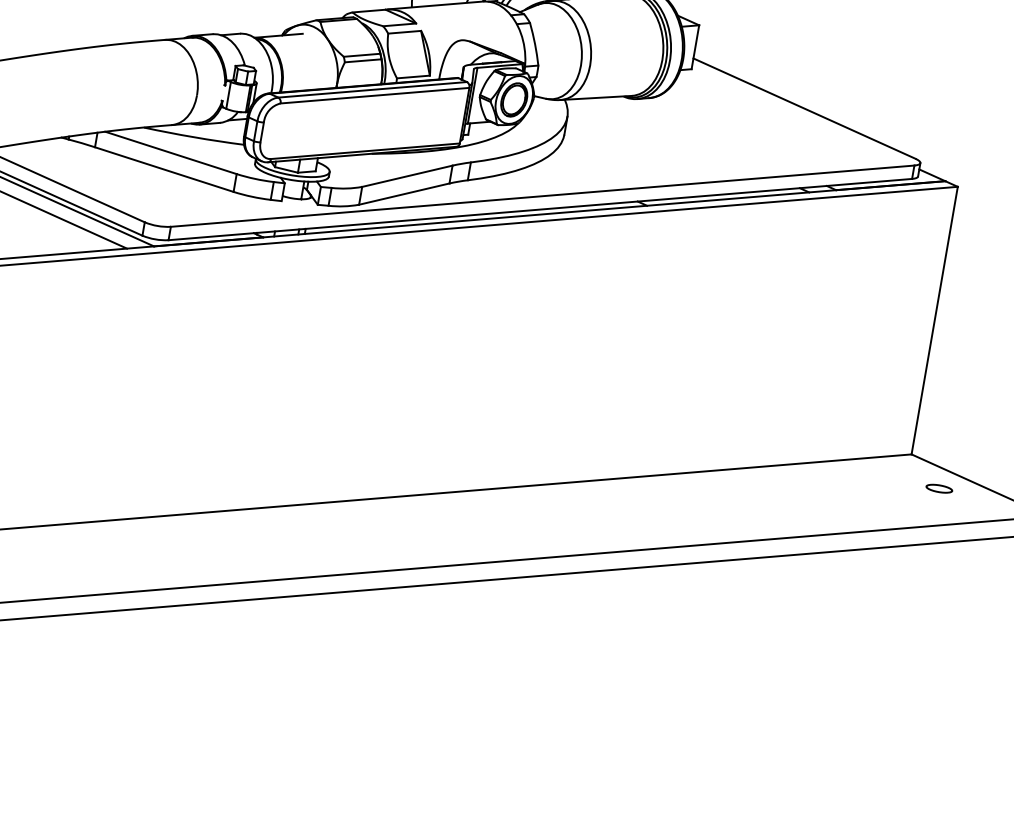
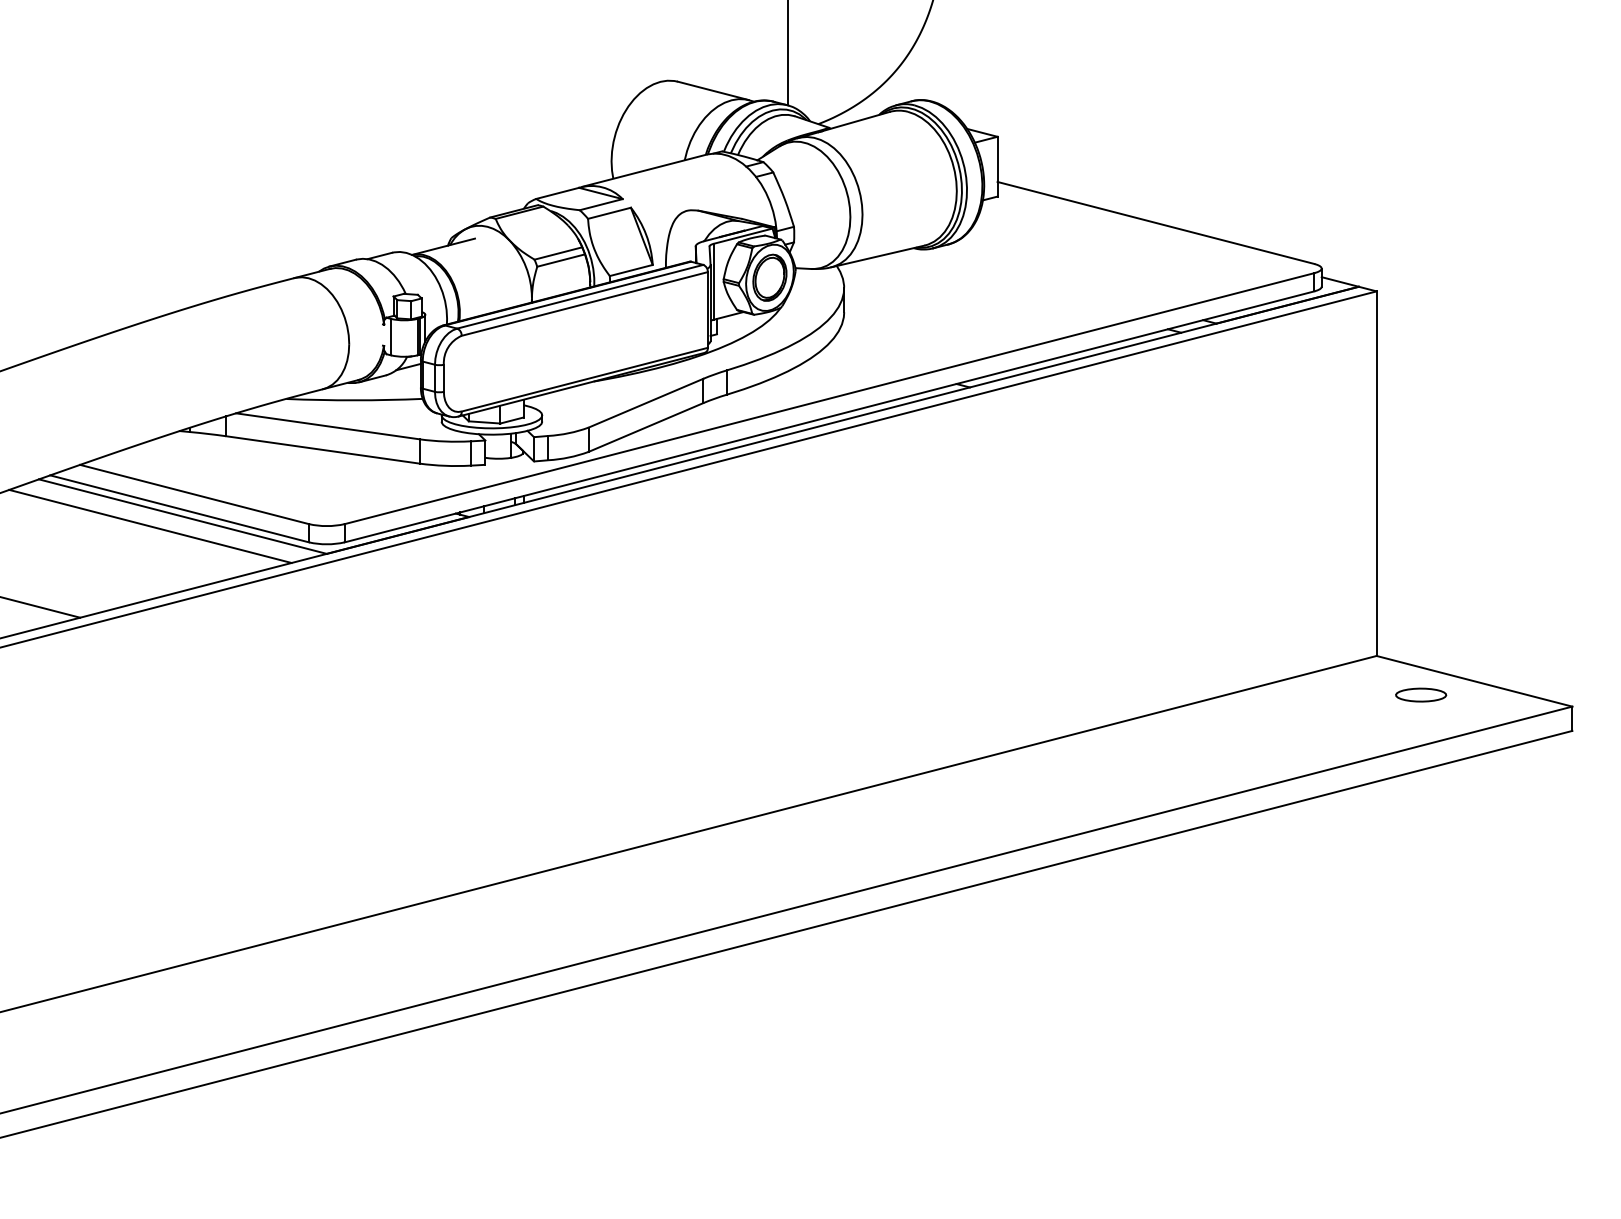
part: (939, 488) -> (1421, 694), size x1.43

